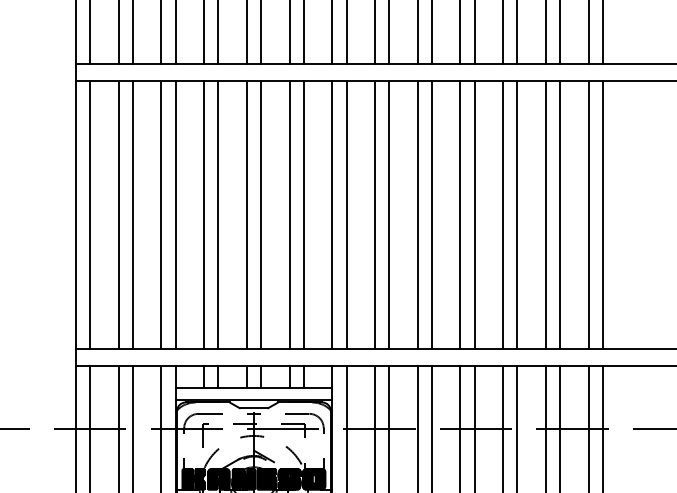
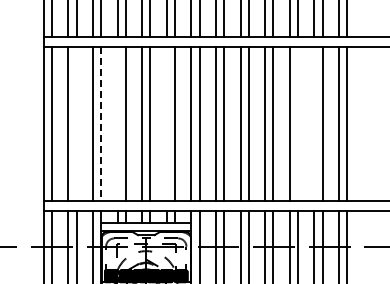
line: (132, 214) -> (76, 123), removed
line: (203, 214) -> (117, 123), removed
line: (289, 214) -> (166, 123), removed
line: (518, 214) -> (298, 123), removed
line: (545, 214) -> (314, 123), removed
line: (176, 216) -> (101, 124), solid -> dashed

